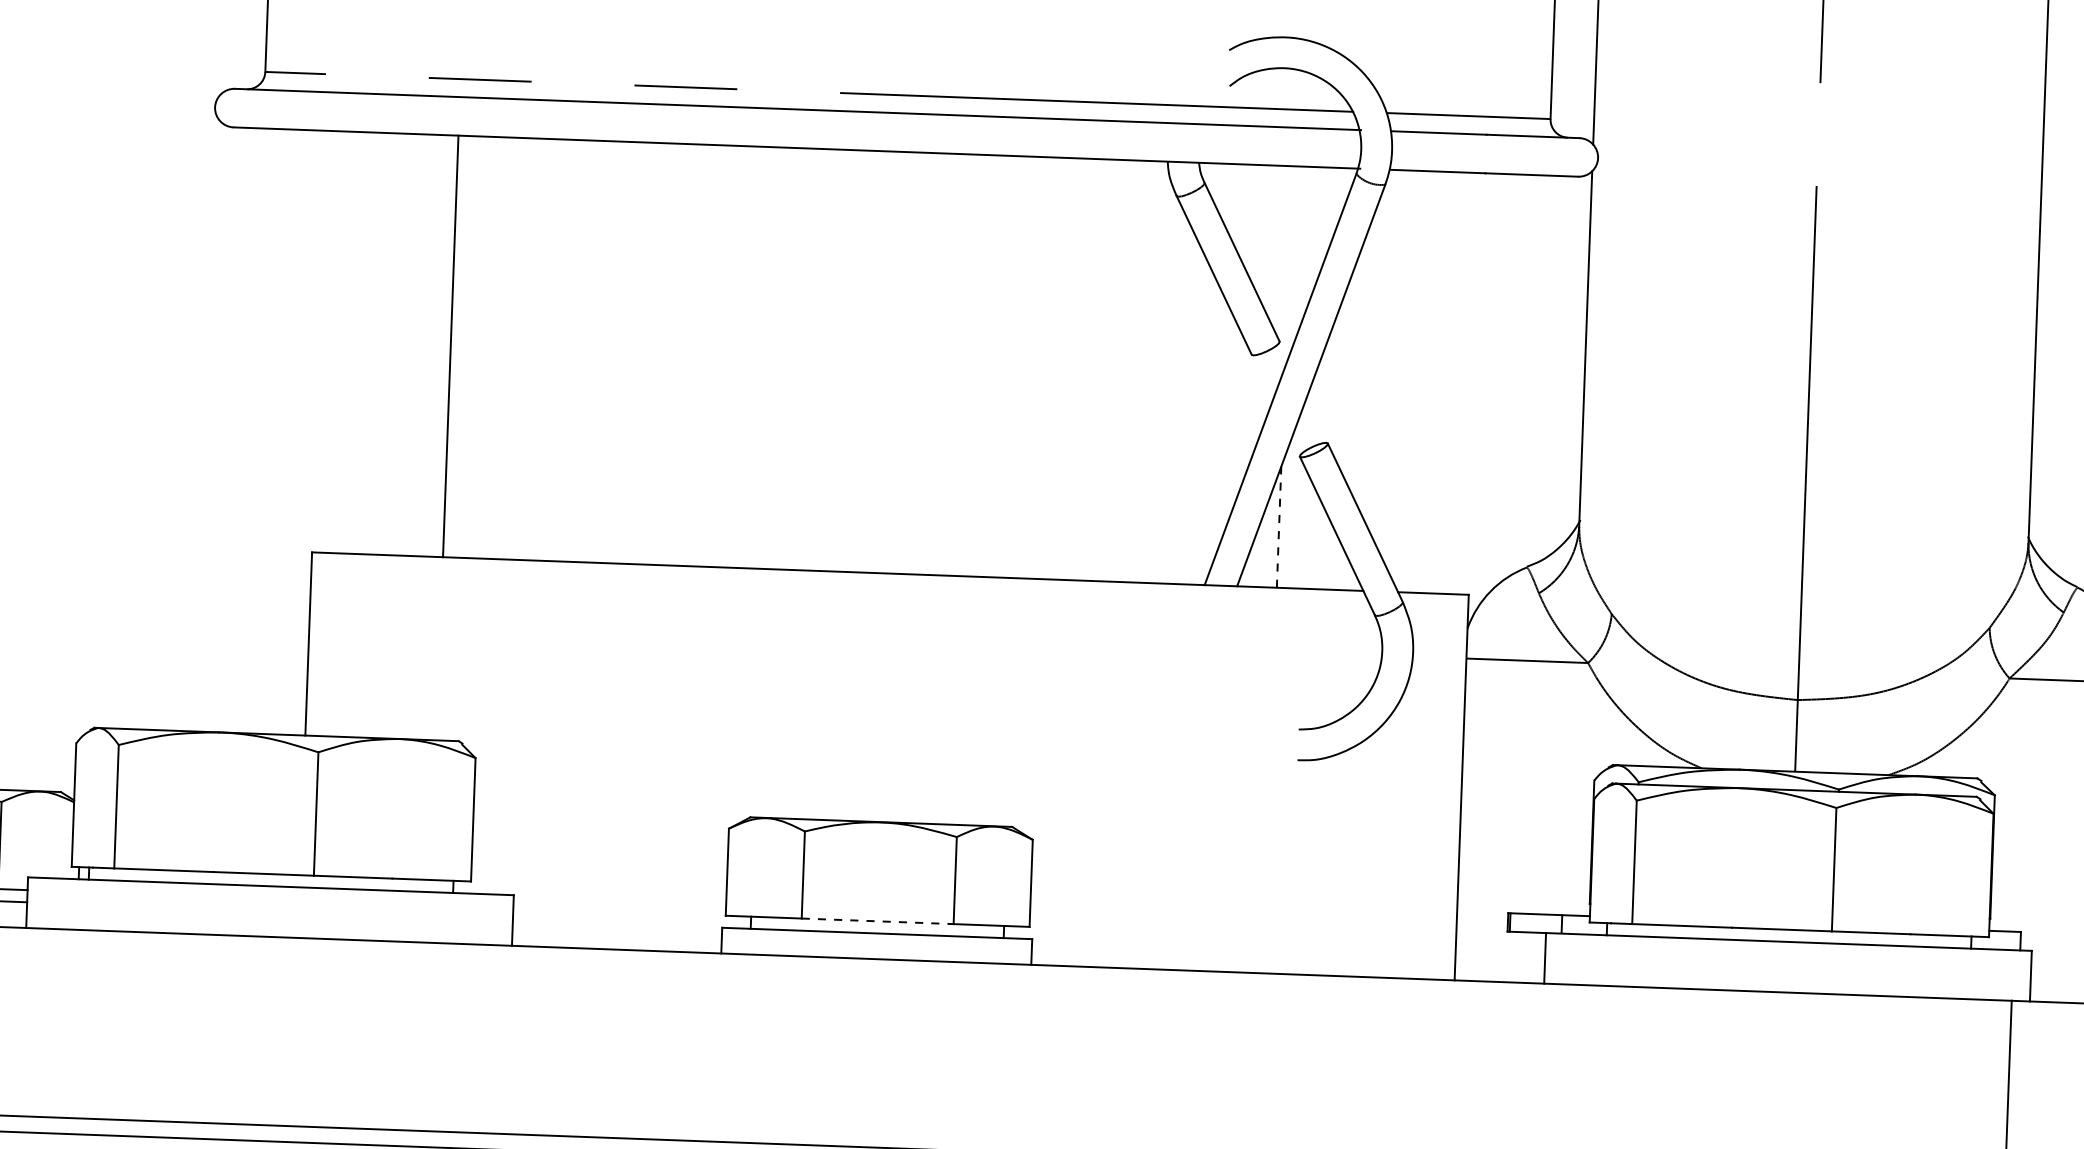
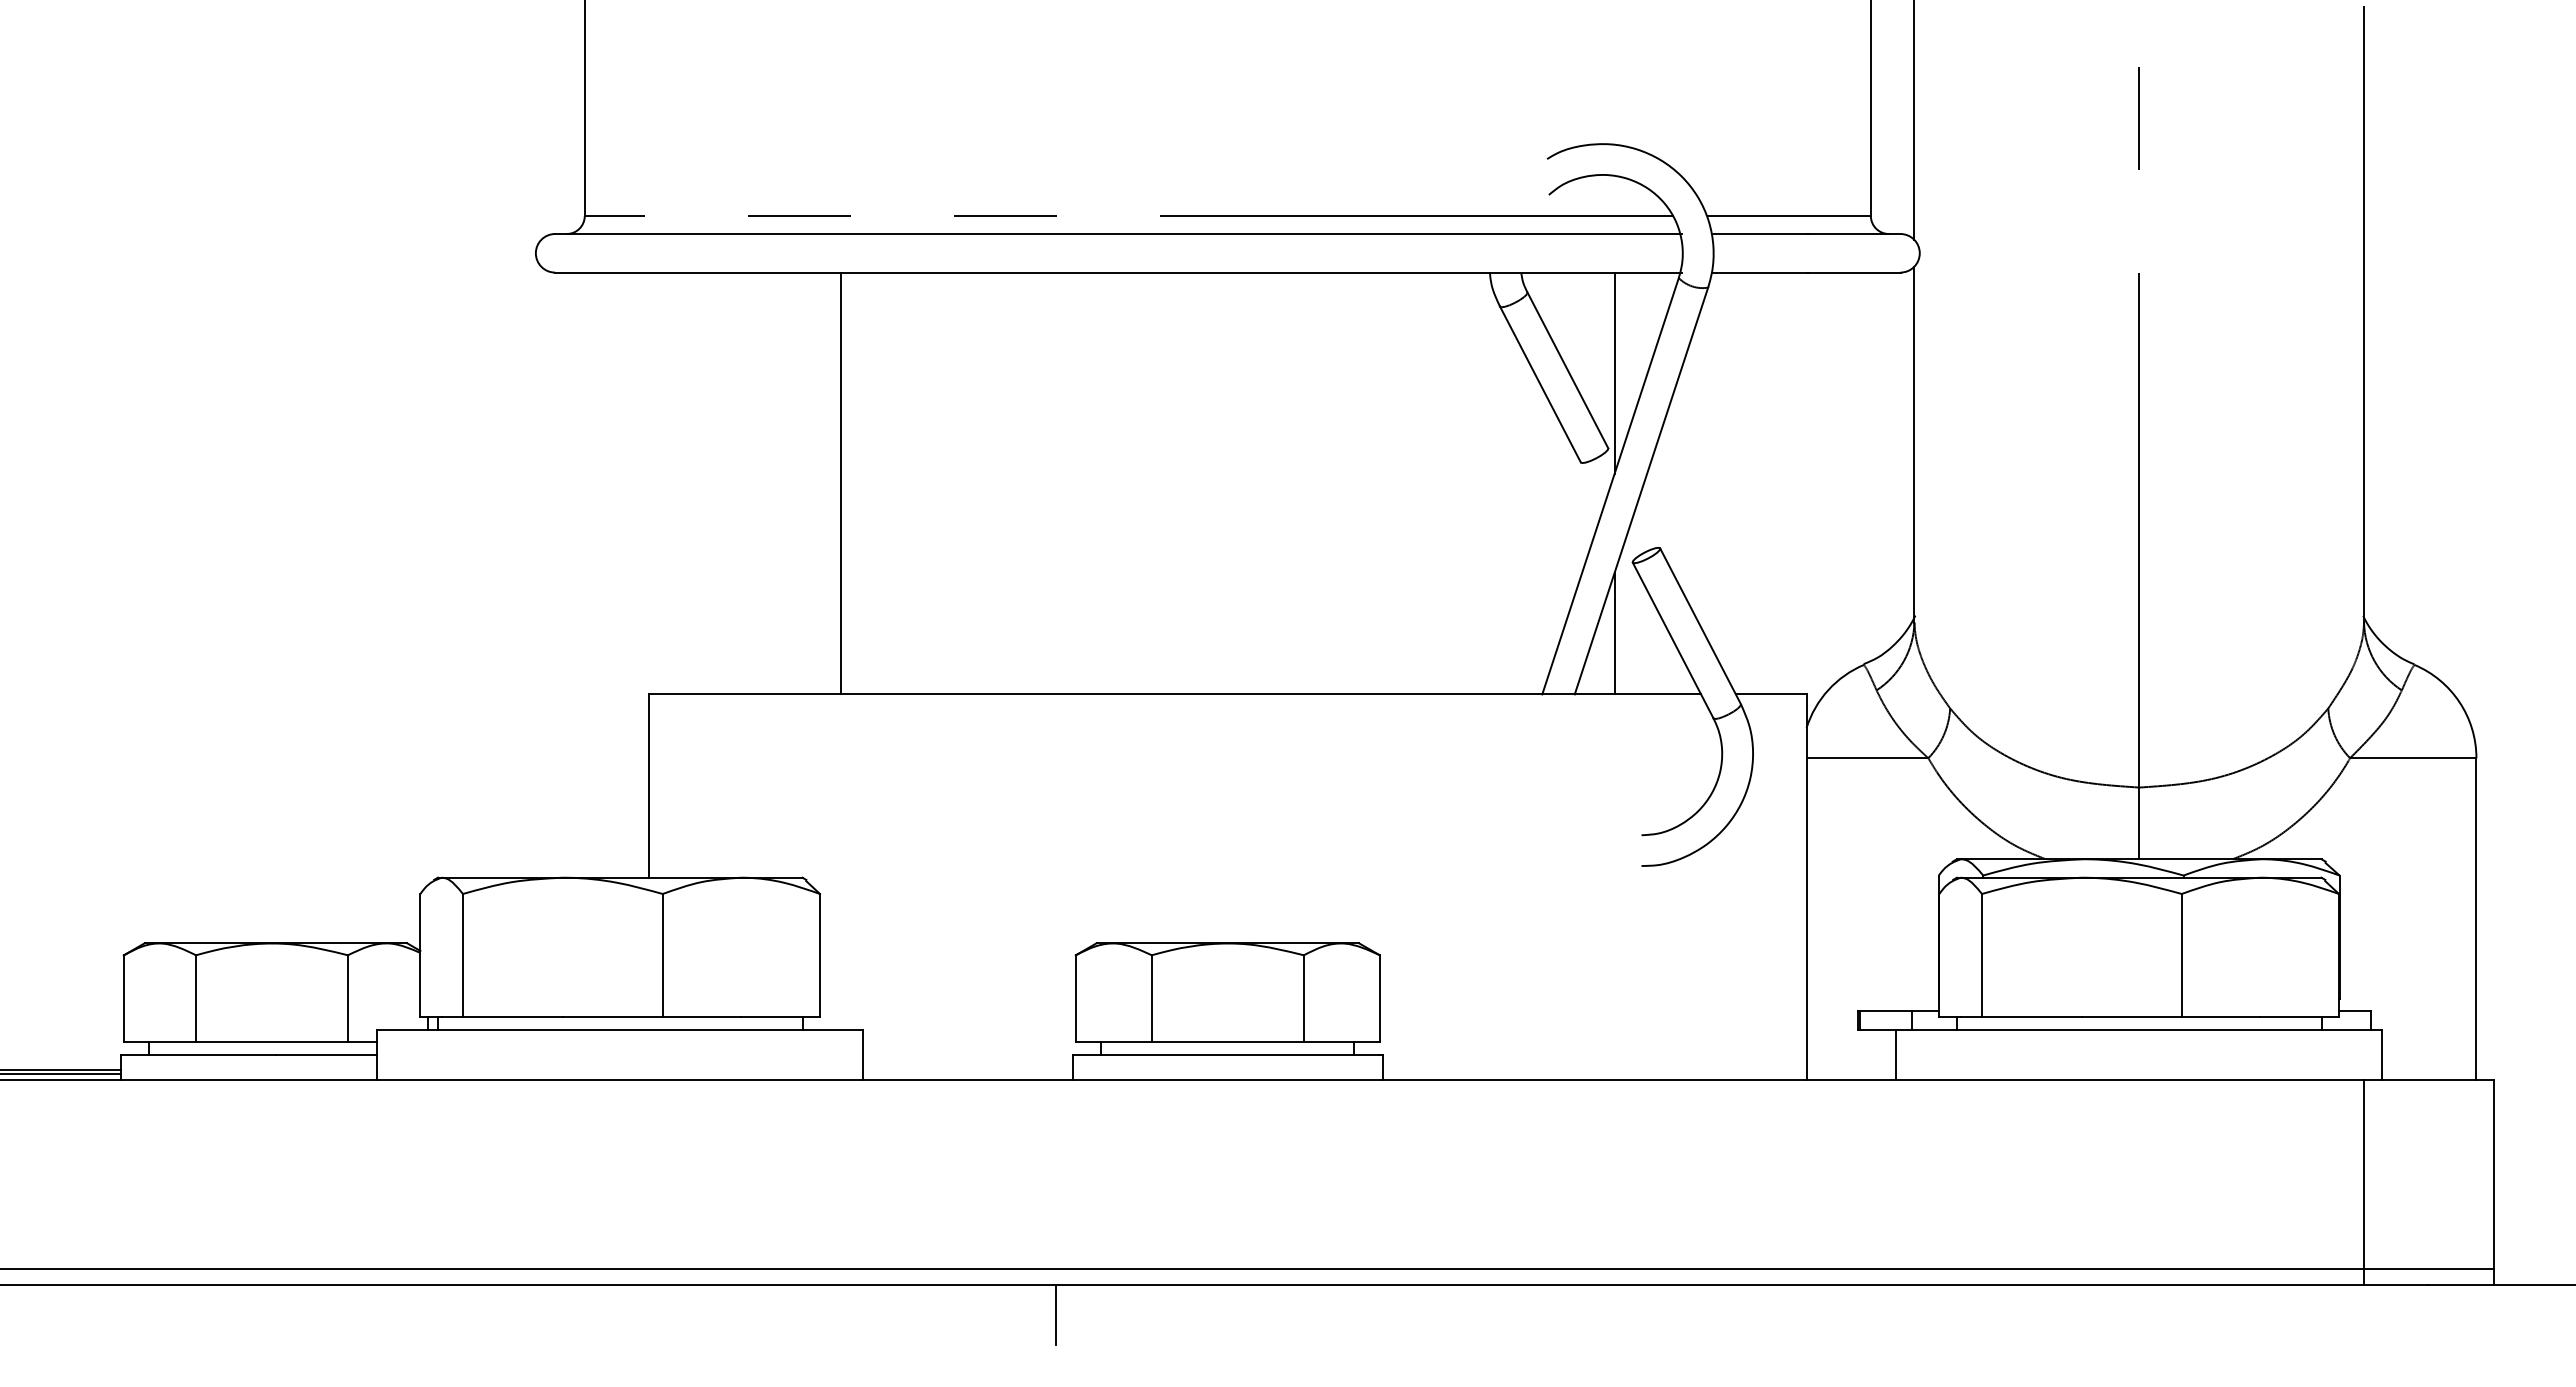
line: (1288, 267) -> (1614, 373), added
line: (451, 346) -> (841, 483), moved
line: (1279, 526) -> (1614, 633), dashed -> solid
line: (878, 921) -> (1228, 1042), dashed -> solid

